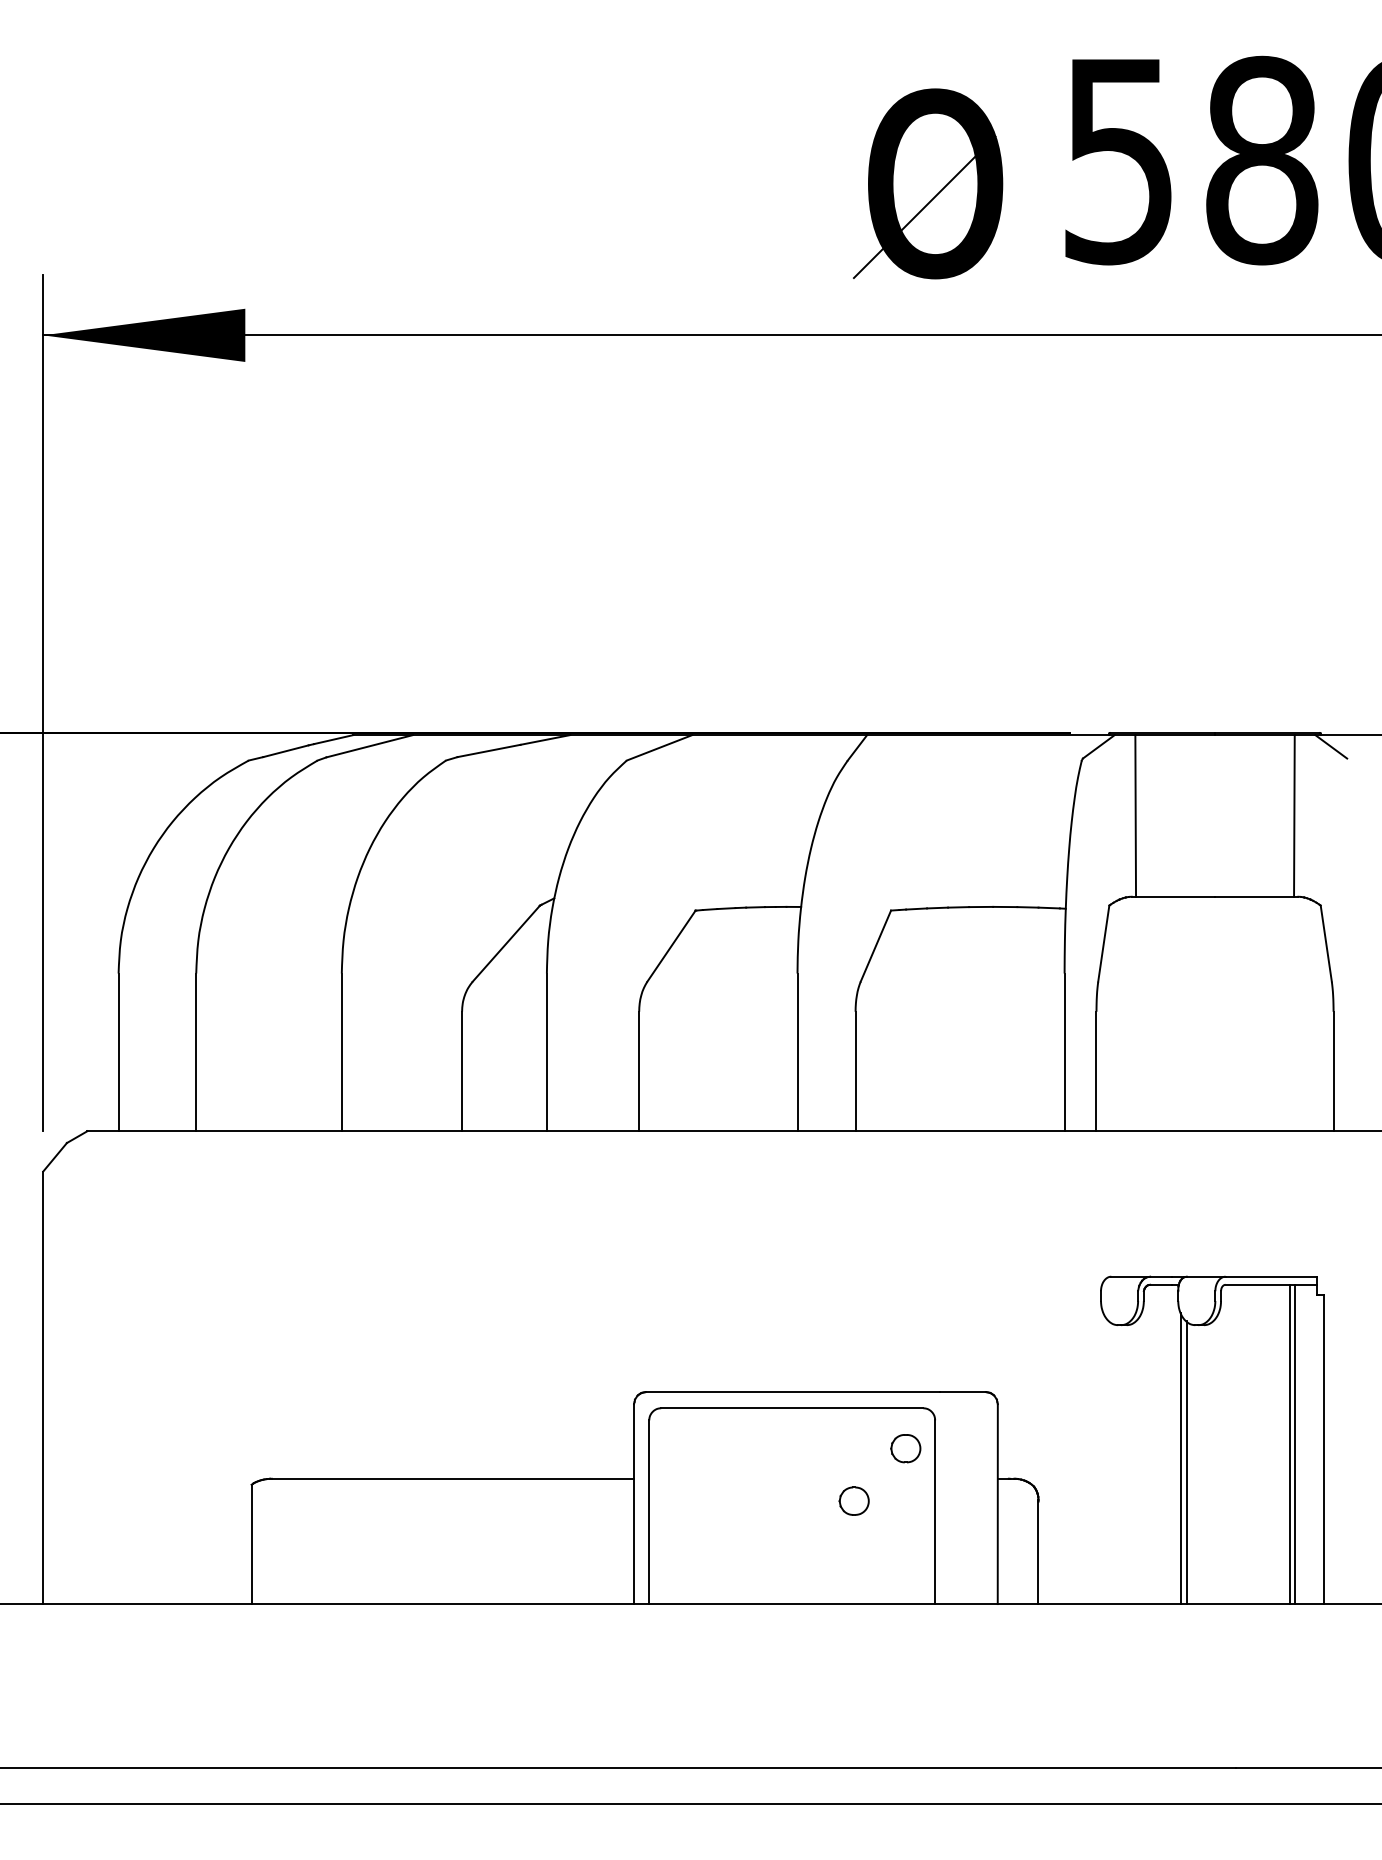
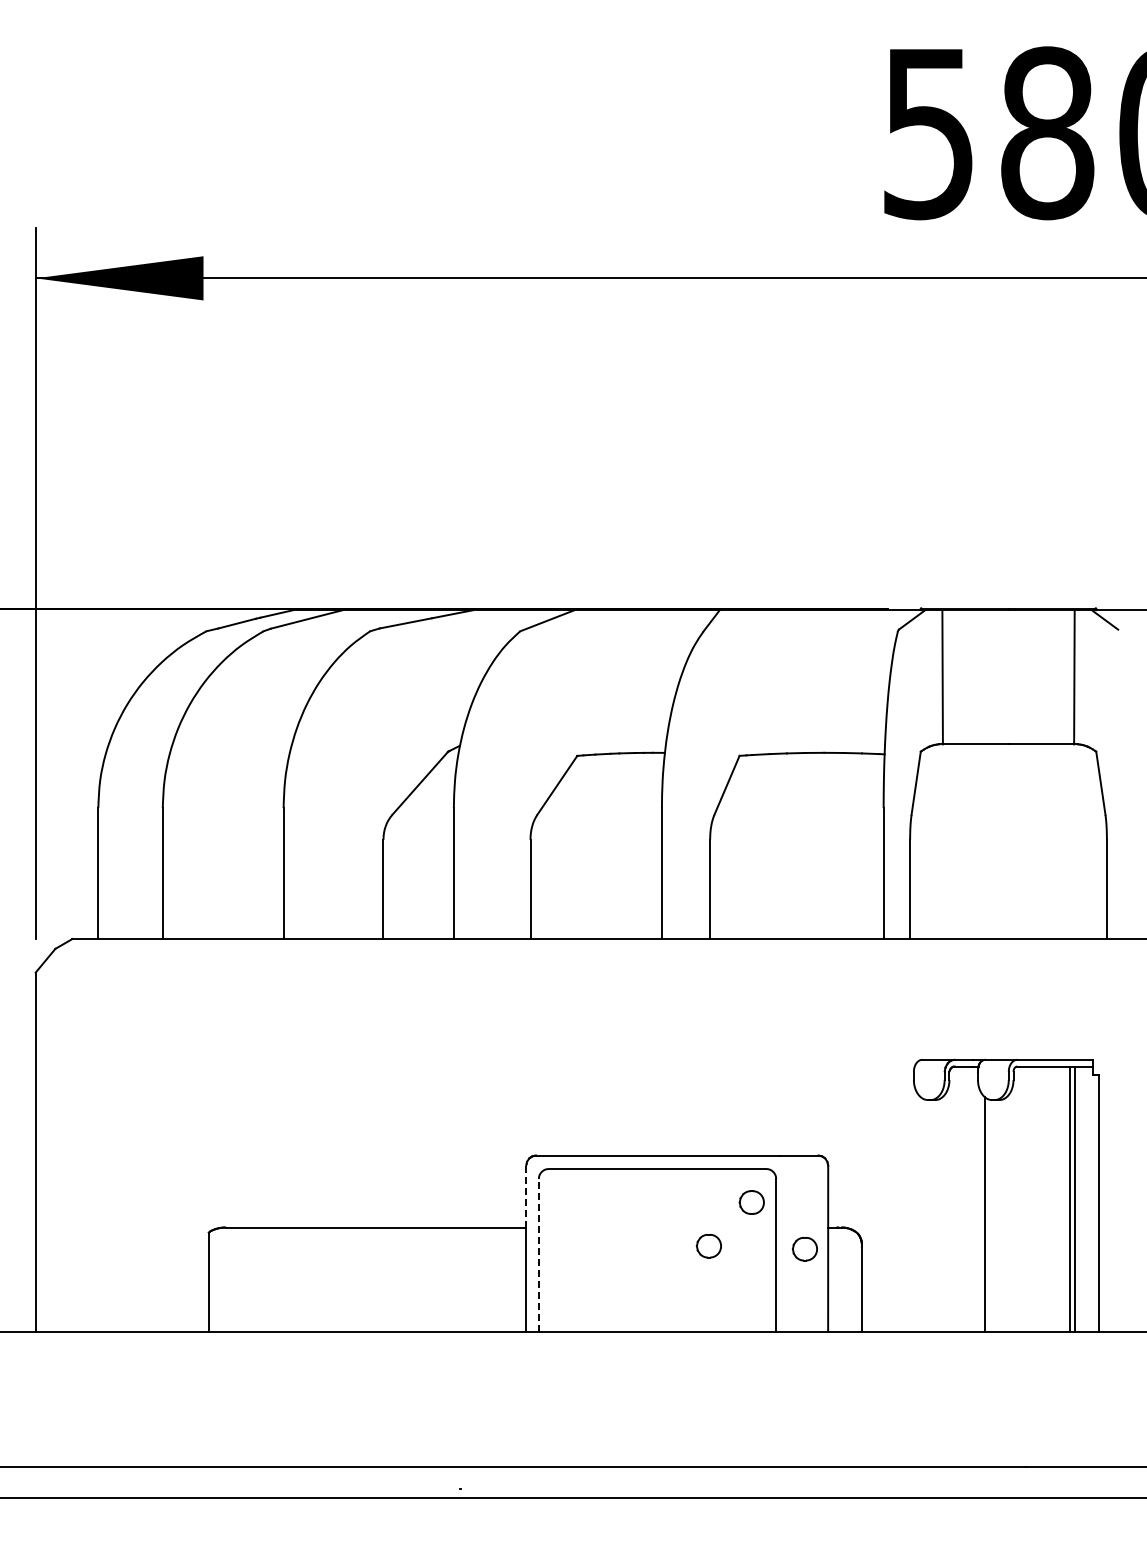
part: (927, 183) -> (769, 152), removed
line: (634, 1441) -> (526, 1196), solid -> dashed
line: (1181, 1458) -> (980, 1210), removed
part: (969, 1503) -> (804, 1248), added
line: (648, 1511) -> (538, 1254), solid -> dashed

